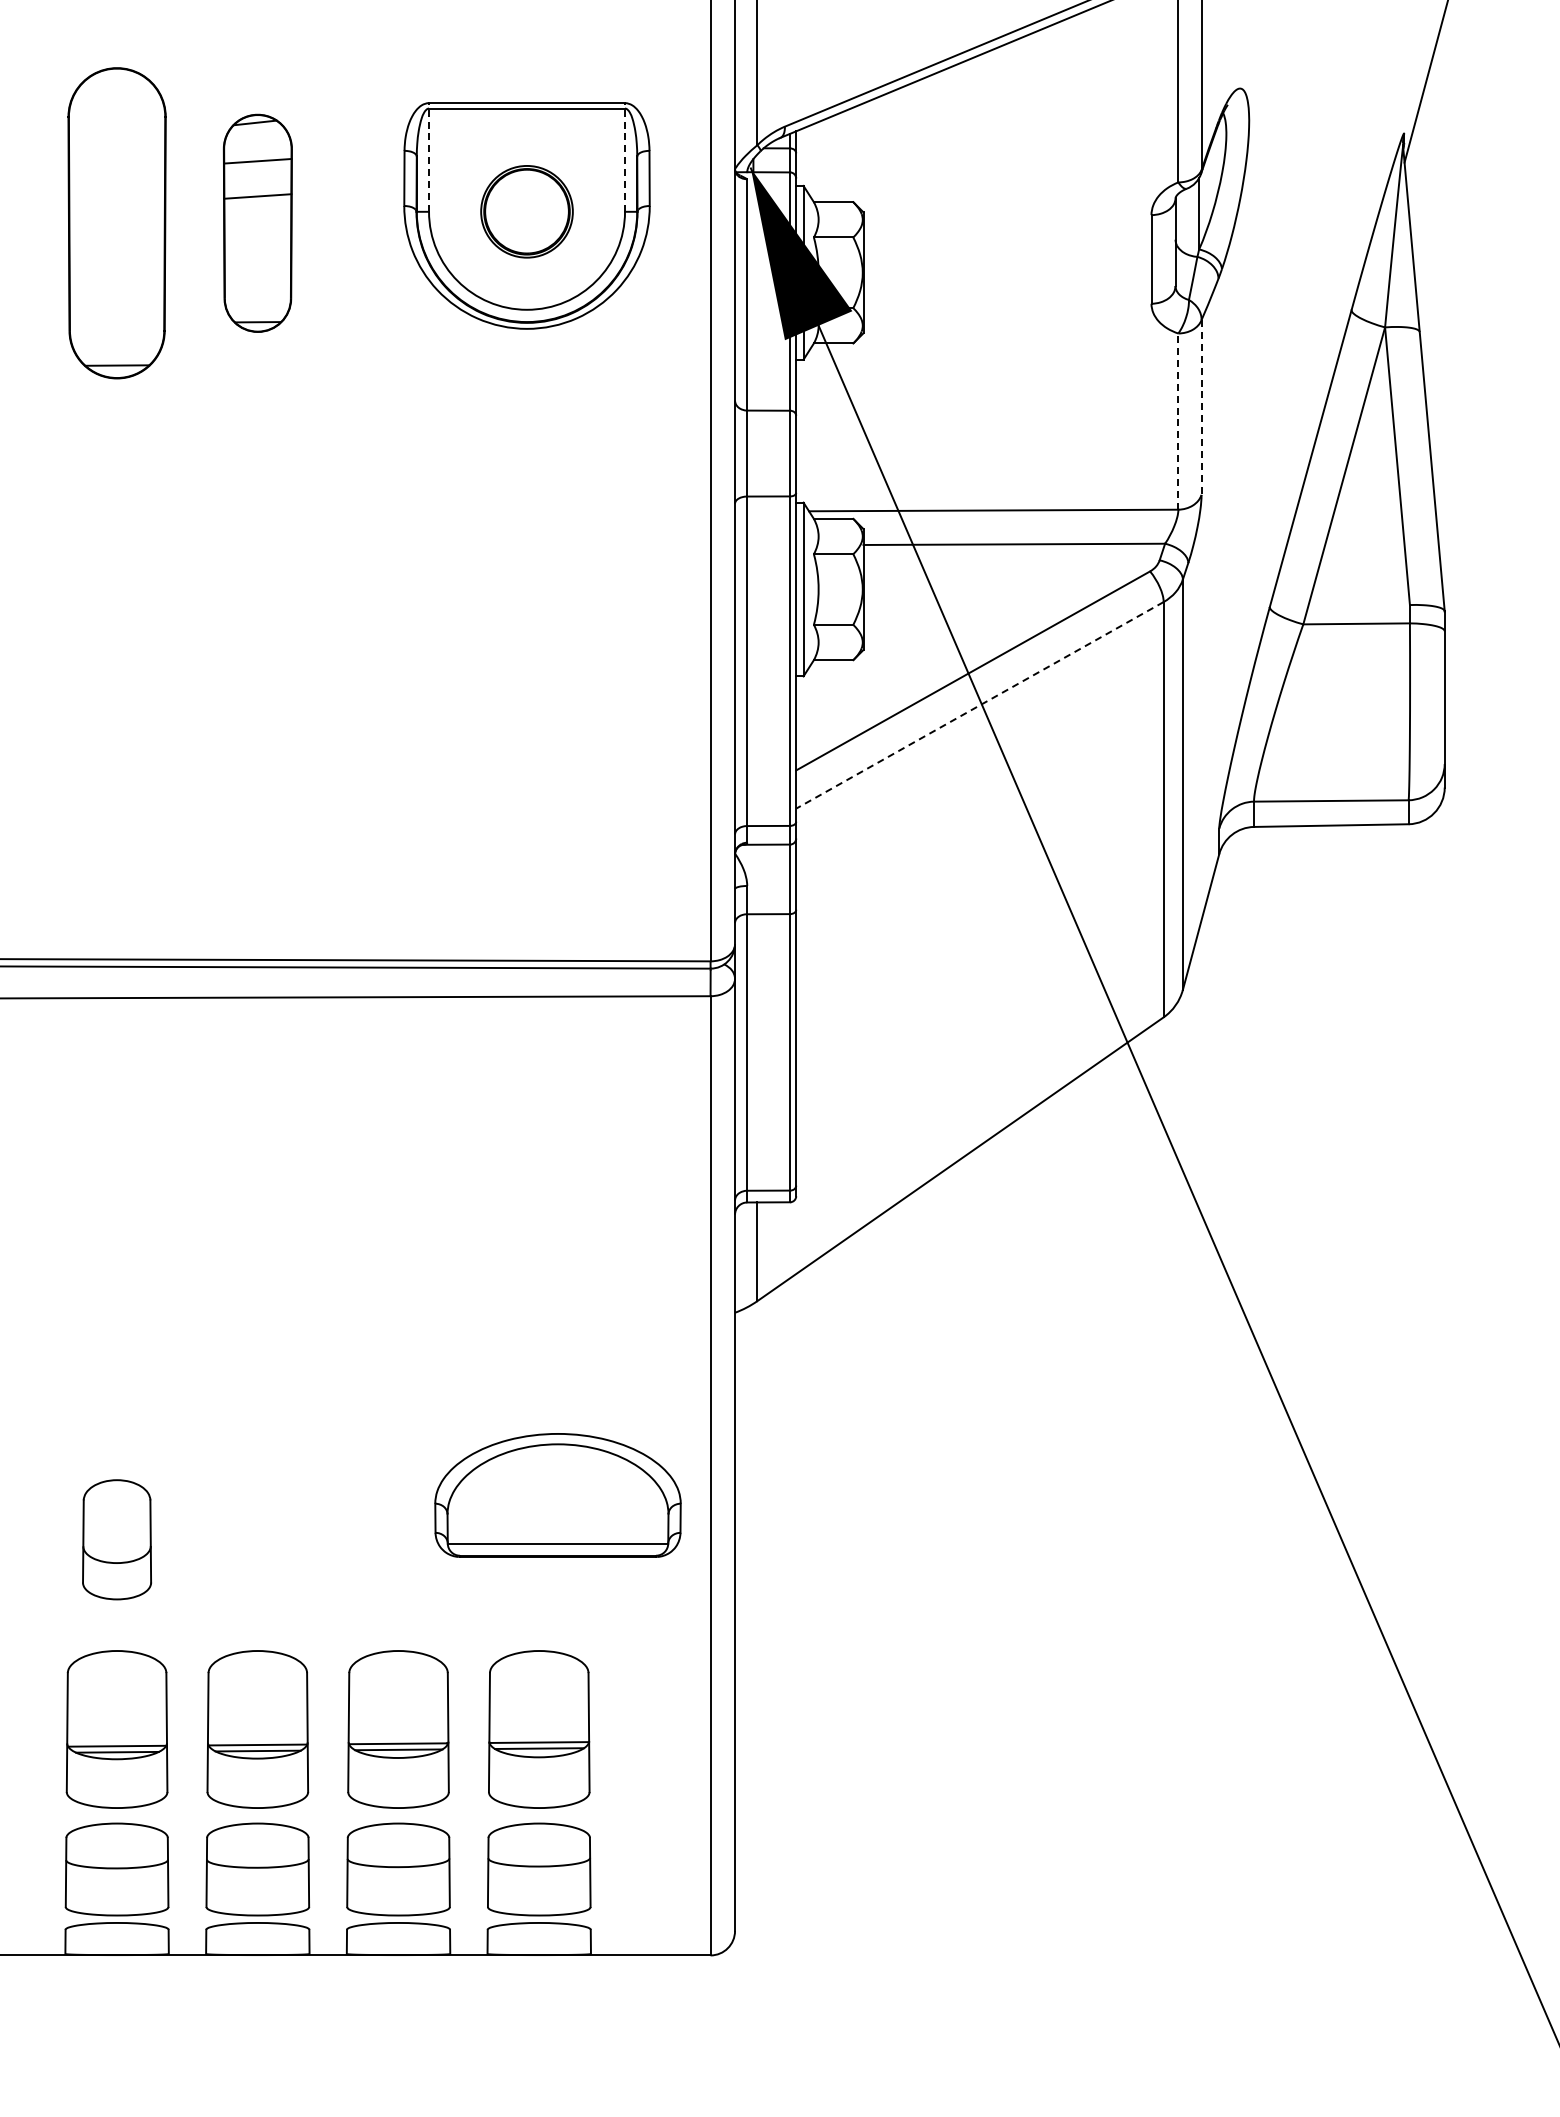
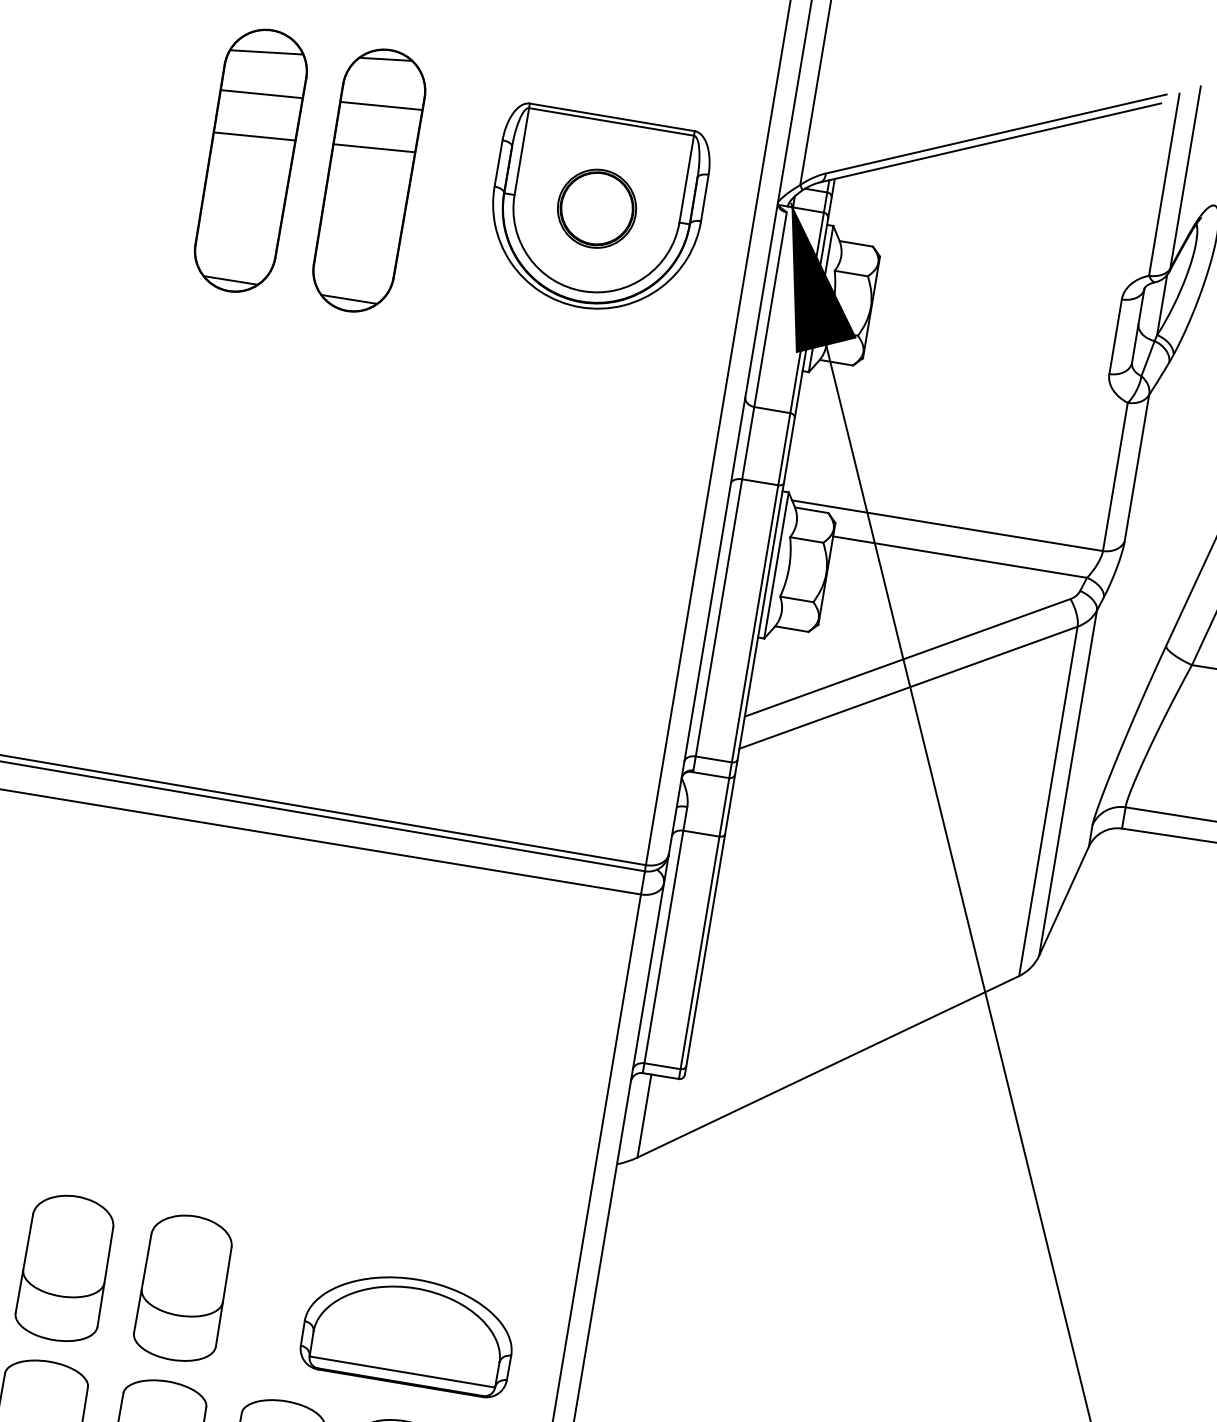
line: (114, 94) -> (266, 52), added
line: (117, 143) -> (262, 93), added
line: (429, 156) -> (522, 148), dashed -> solid
line: (625, 156) -> (687, 176), dashed -> solid
line: (116, 194) -> (254, 136), added
part: (257, 223) -> (368, 180), size x1.43
line: (1201, 408) -> (1136, 469), dashed -> solid
line: (1178, 421) -> (1115, 476), dashed -> solid
line: (979, 705) -> (908, 687), dashed -> solid
part: (557, 1495) -> (408, 1331), moved
part: (116, 1539) -> (64, 1267), size x1.43
part: (257, 1539) -> (183, 1287), added

